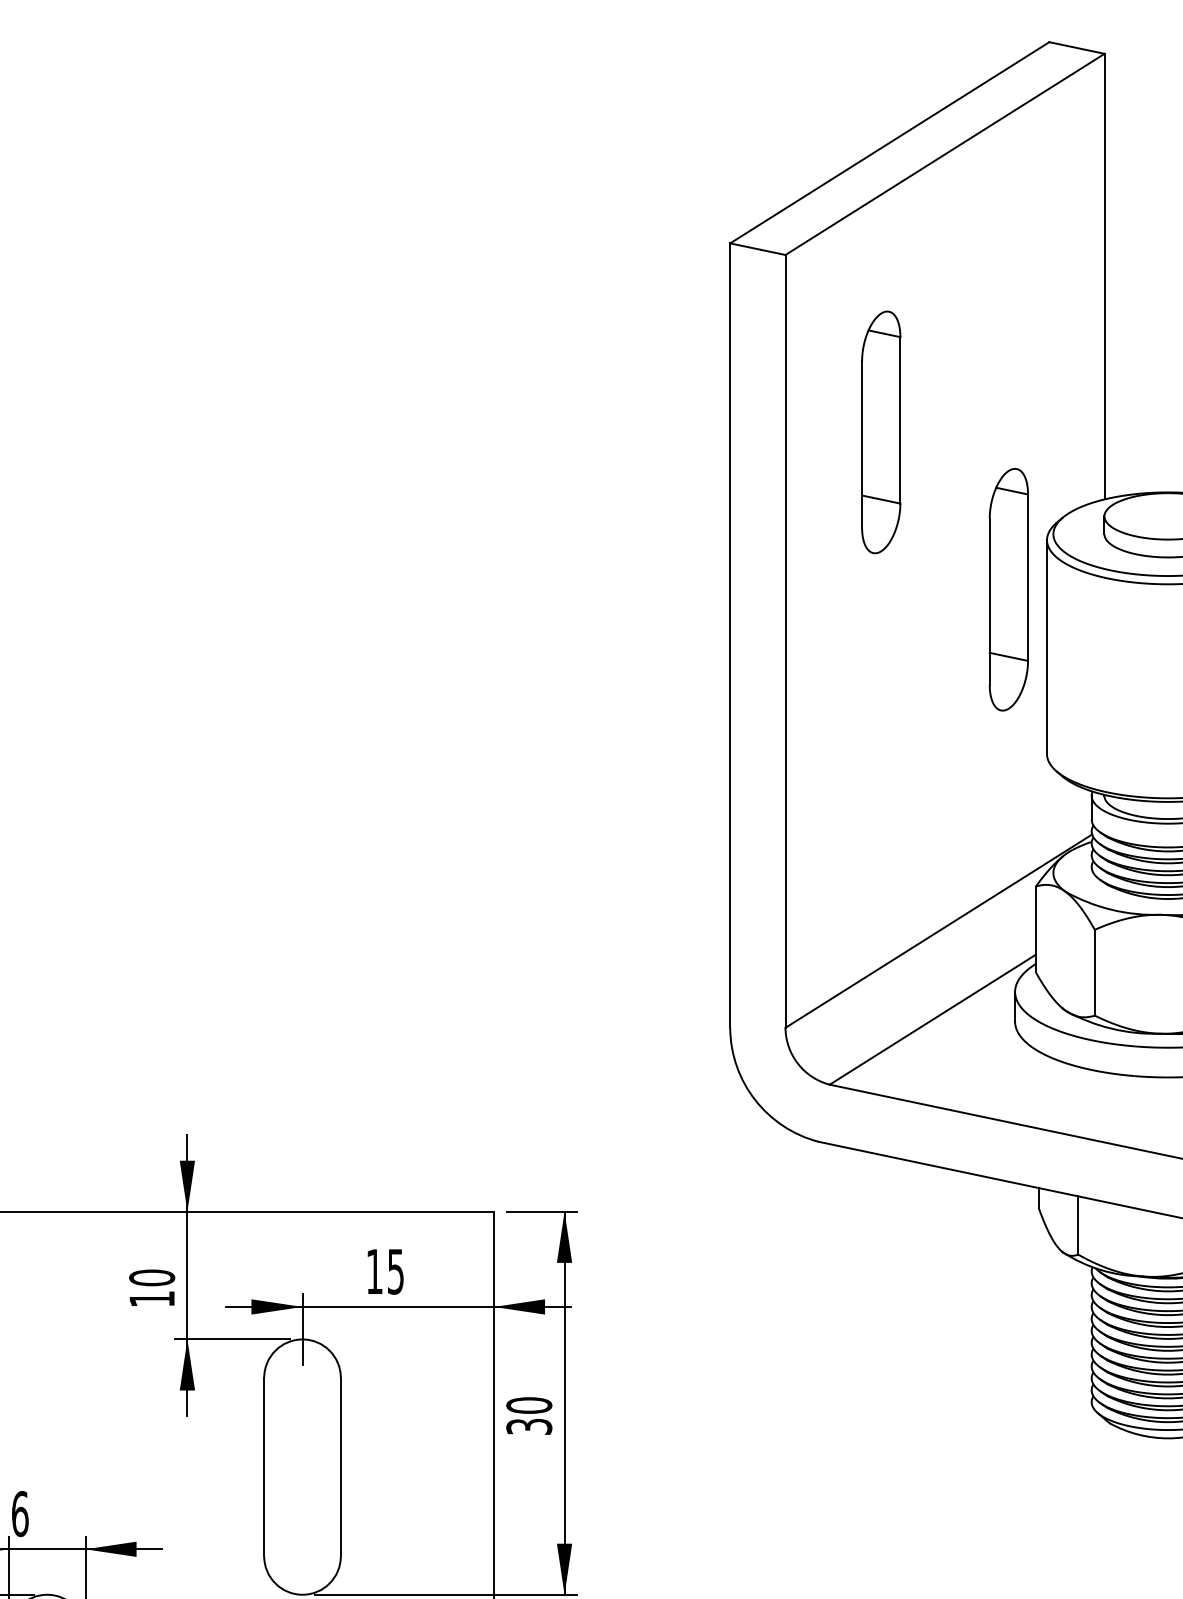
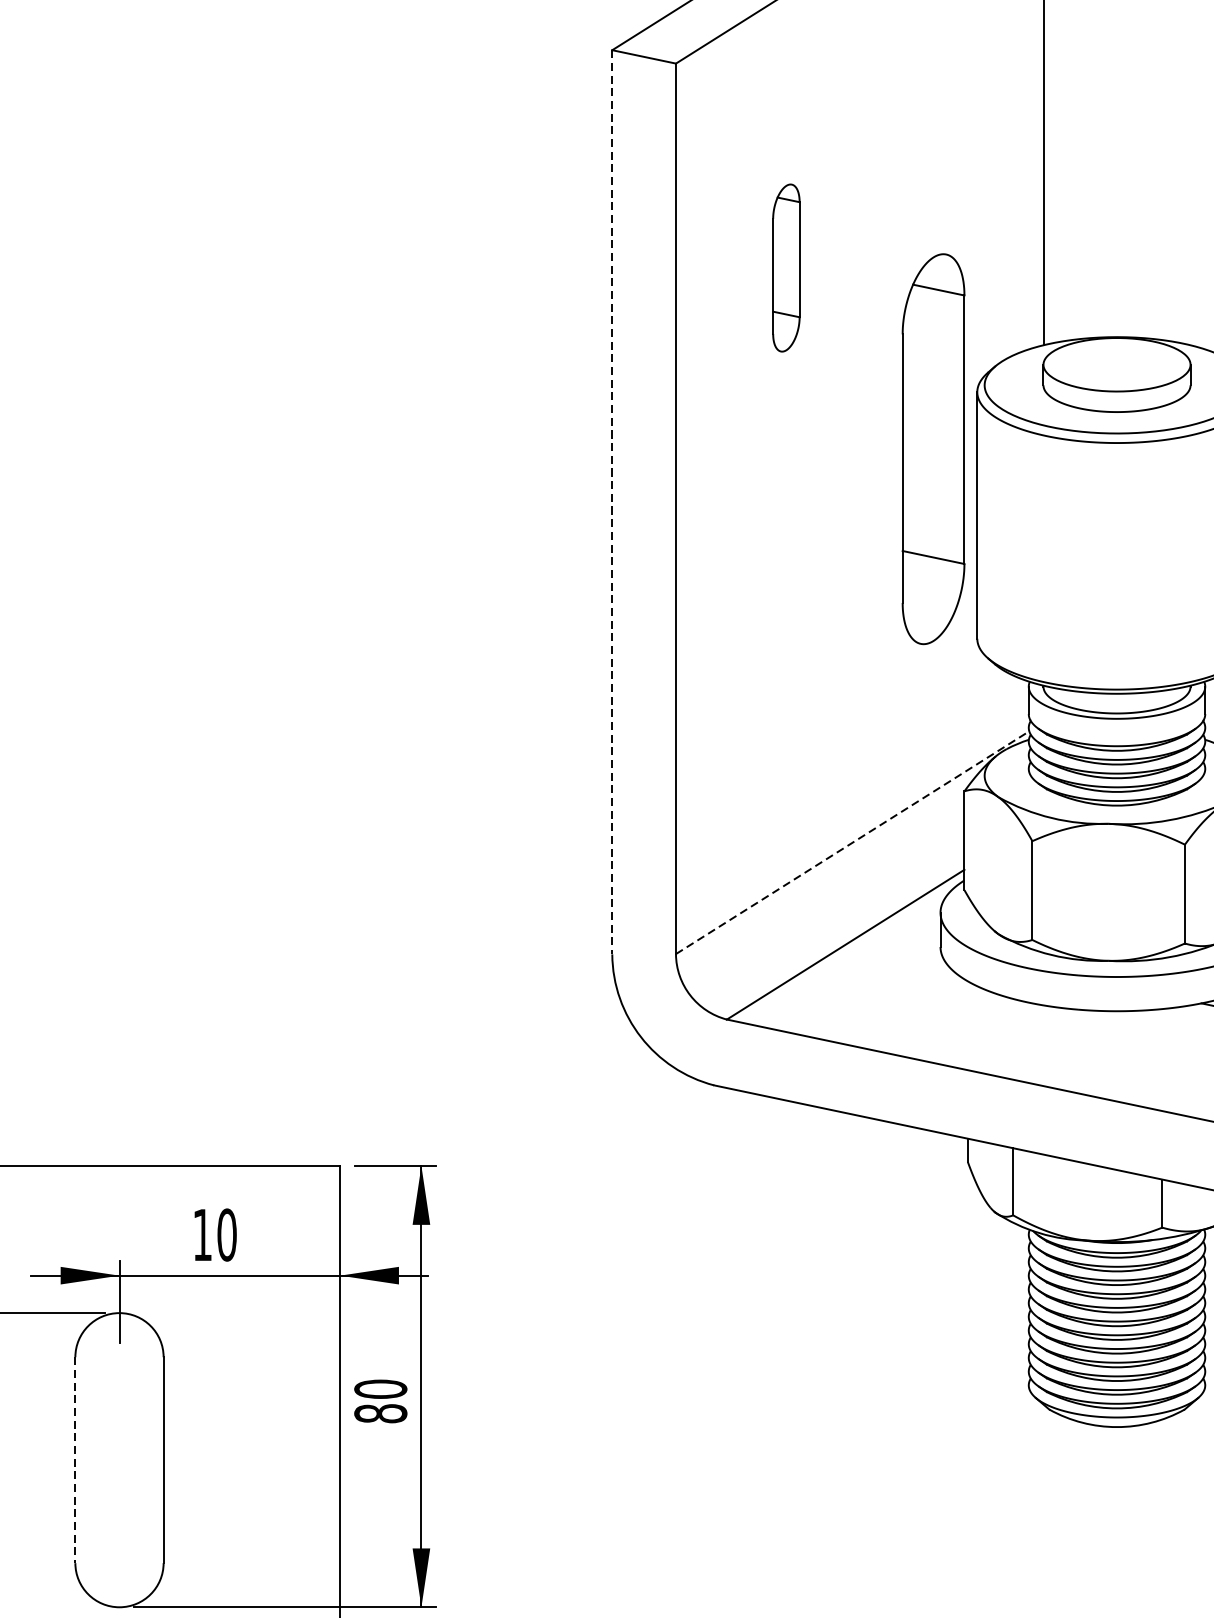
part: (881, 432) -> (786, 268), size x0.6
part: (1008, 589) -> (932, 449), size x1.4
line: (730, 636) -> (612, 503), solid -> dashed
line: (939, 930) -> (853, 841), solid -> dashed
text: (395, 1271) -> (226, 1234), 15 -> 10
text: (529, 1426) -> (381, 1413), 30 -> 80
line: (264, 1467) -> (75, 1460), solid -> dashed

